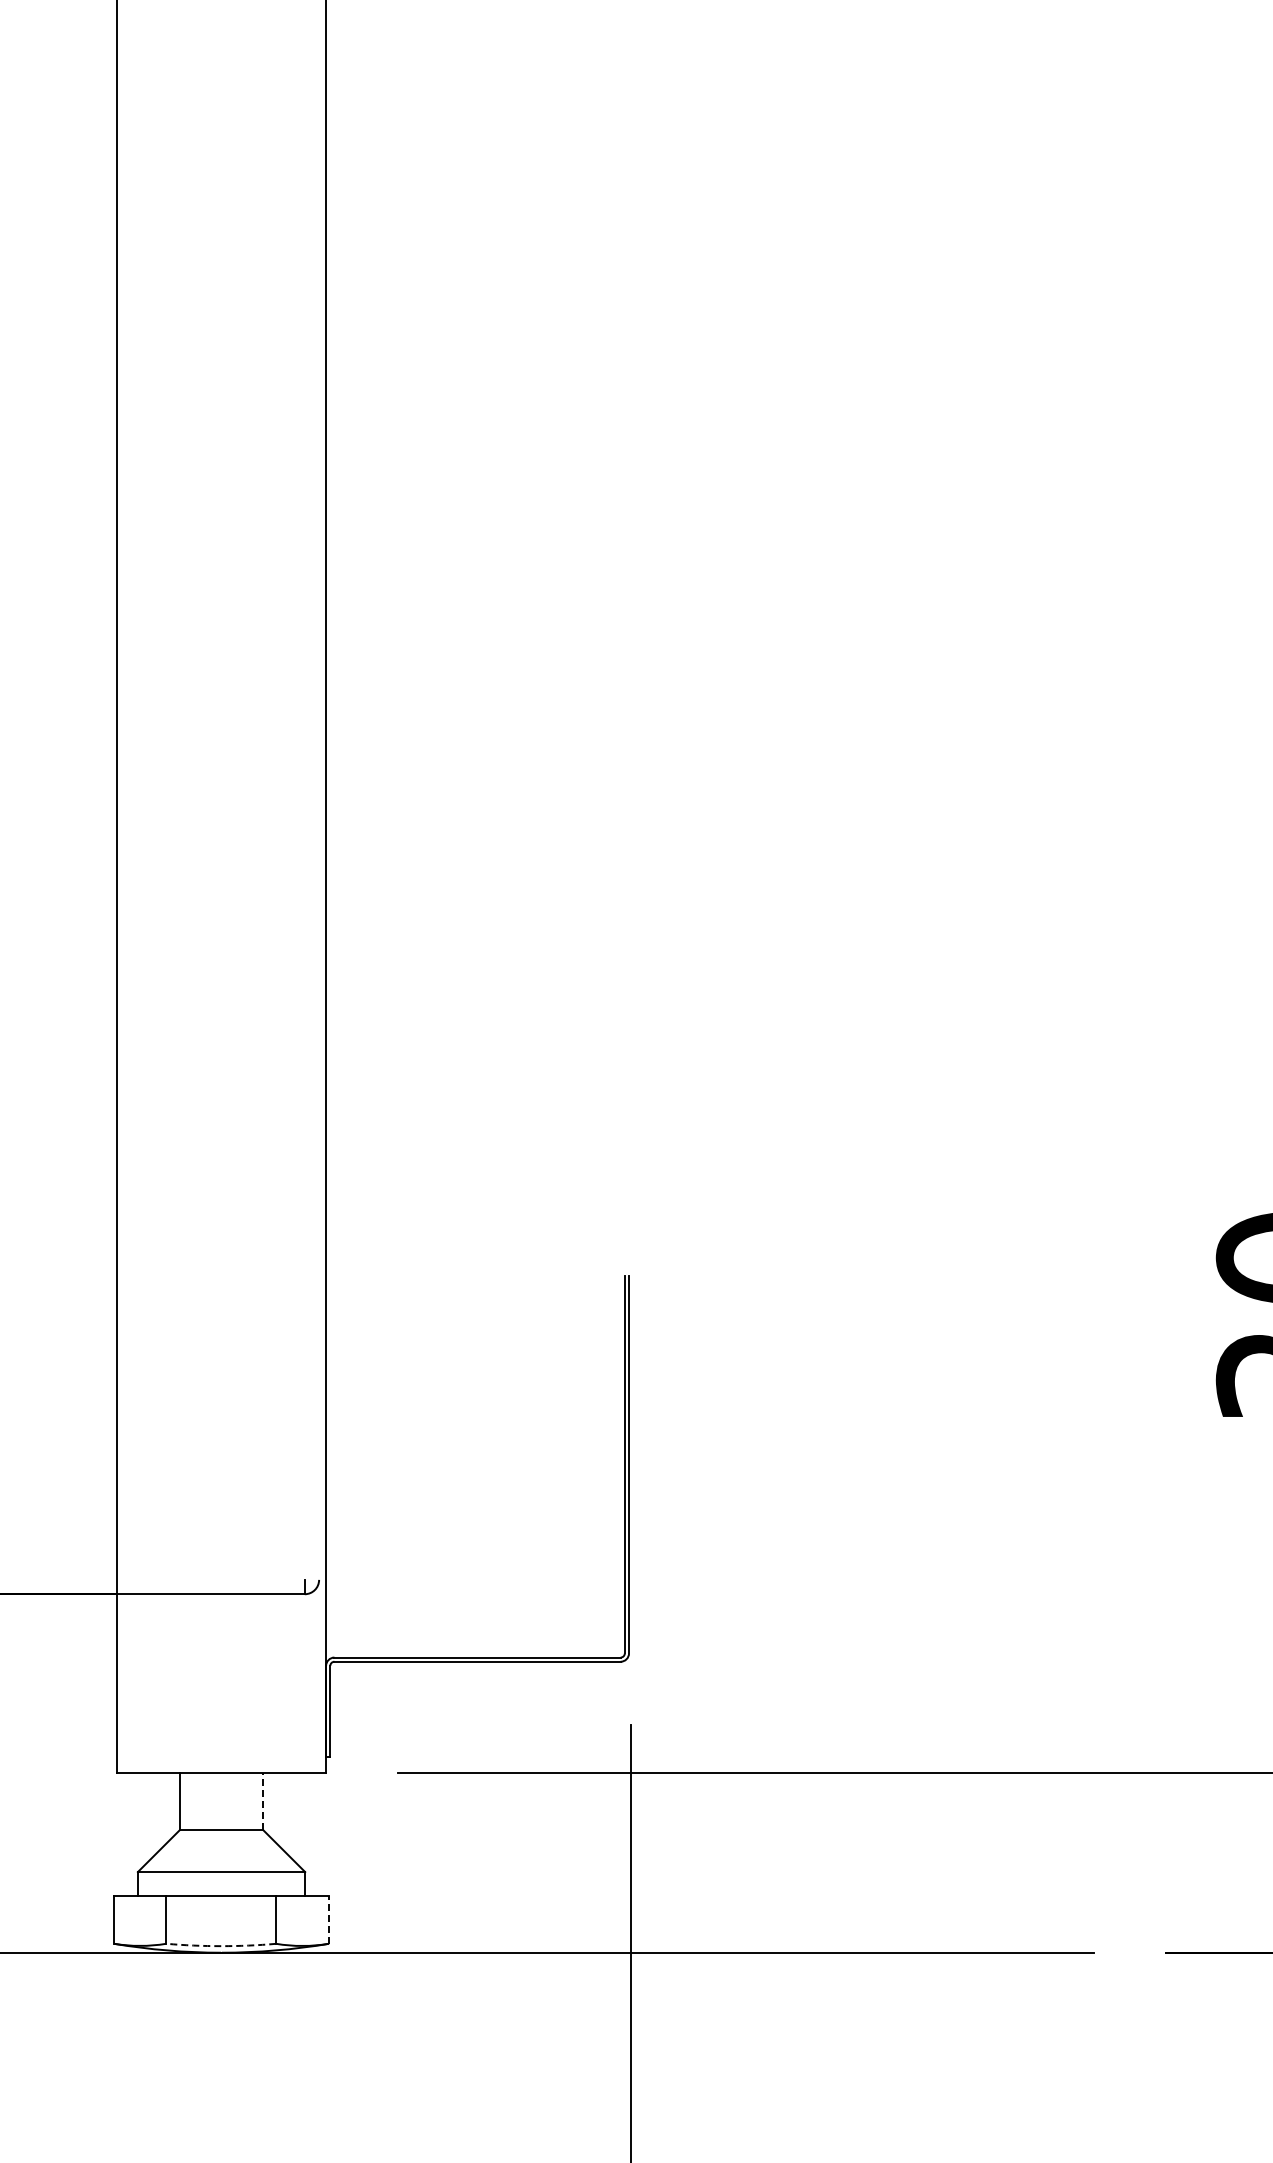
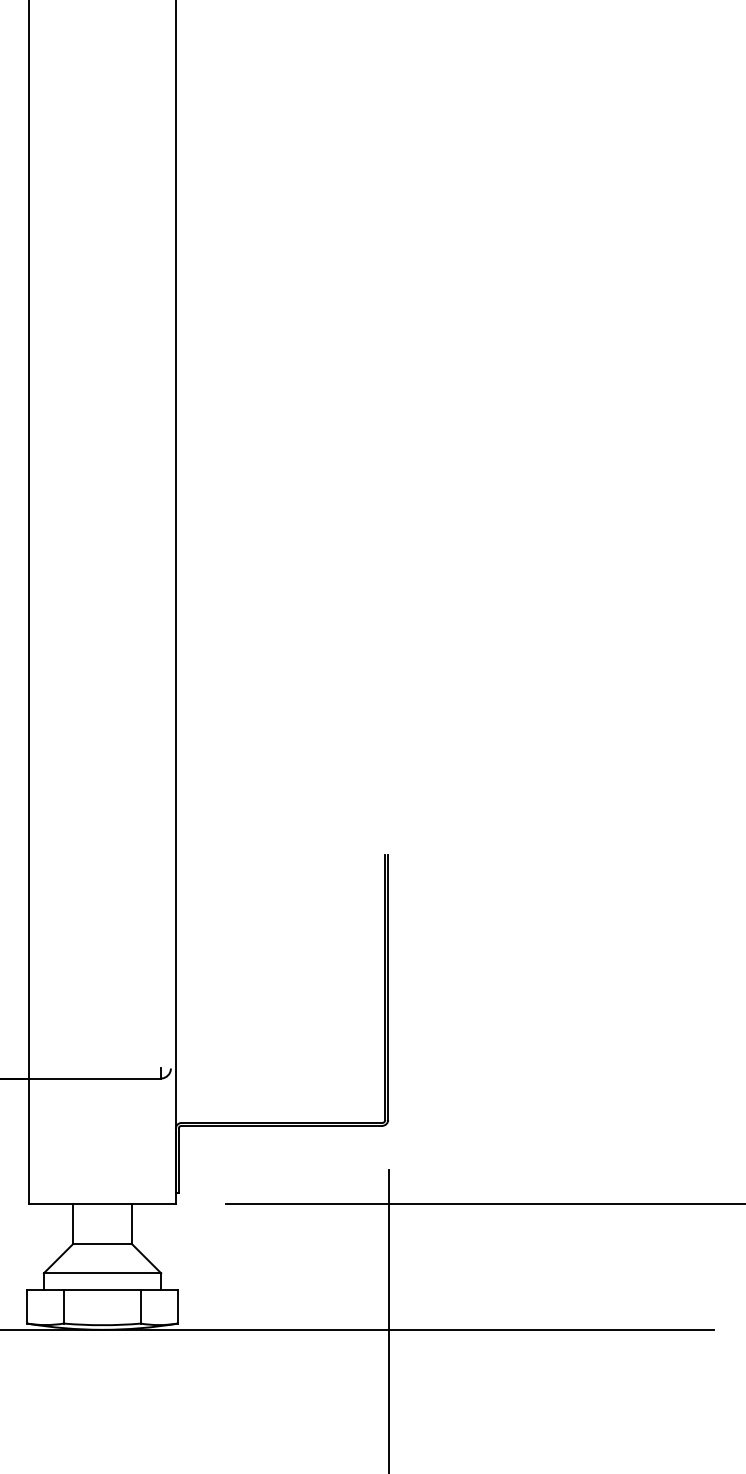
line: (263, 1801) -> (131, 1223), dashed -> solid
line: (329, 1919) -> (178, 1306), dashed -> solid
arc: (221, 1946) -> (102, 1325), dashed -> solid

